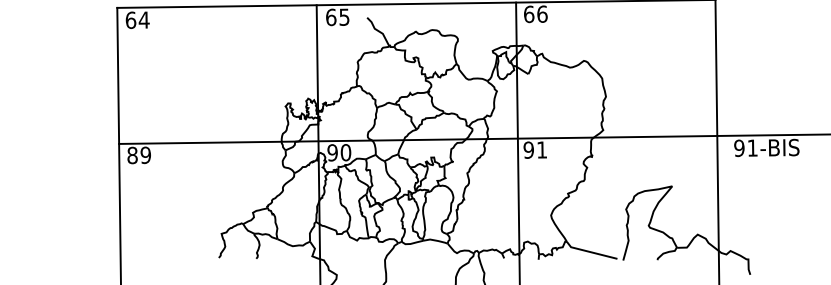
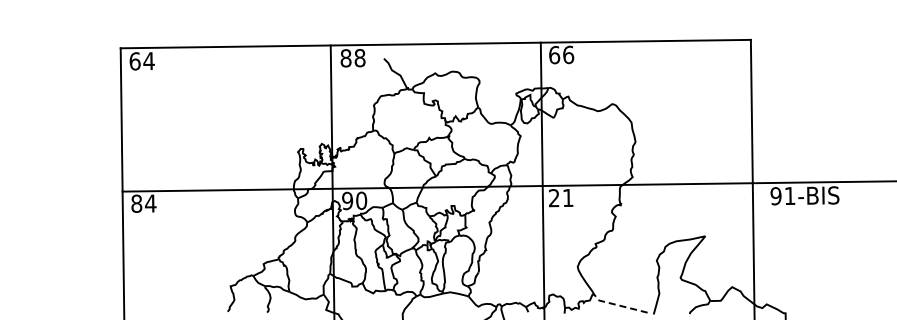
text: (337, 17) -> (352, 58), 65 -> 88
text: (528, 150) -> (553, 198), 91 -> 21
text: (145, 155) -> (150, 203), 89 -> 84
line: (589, 252) -> (618, 305), solid -> dashed

